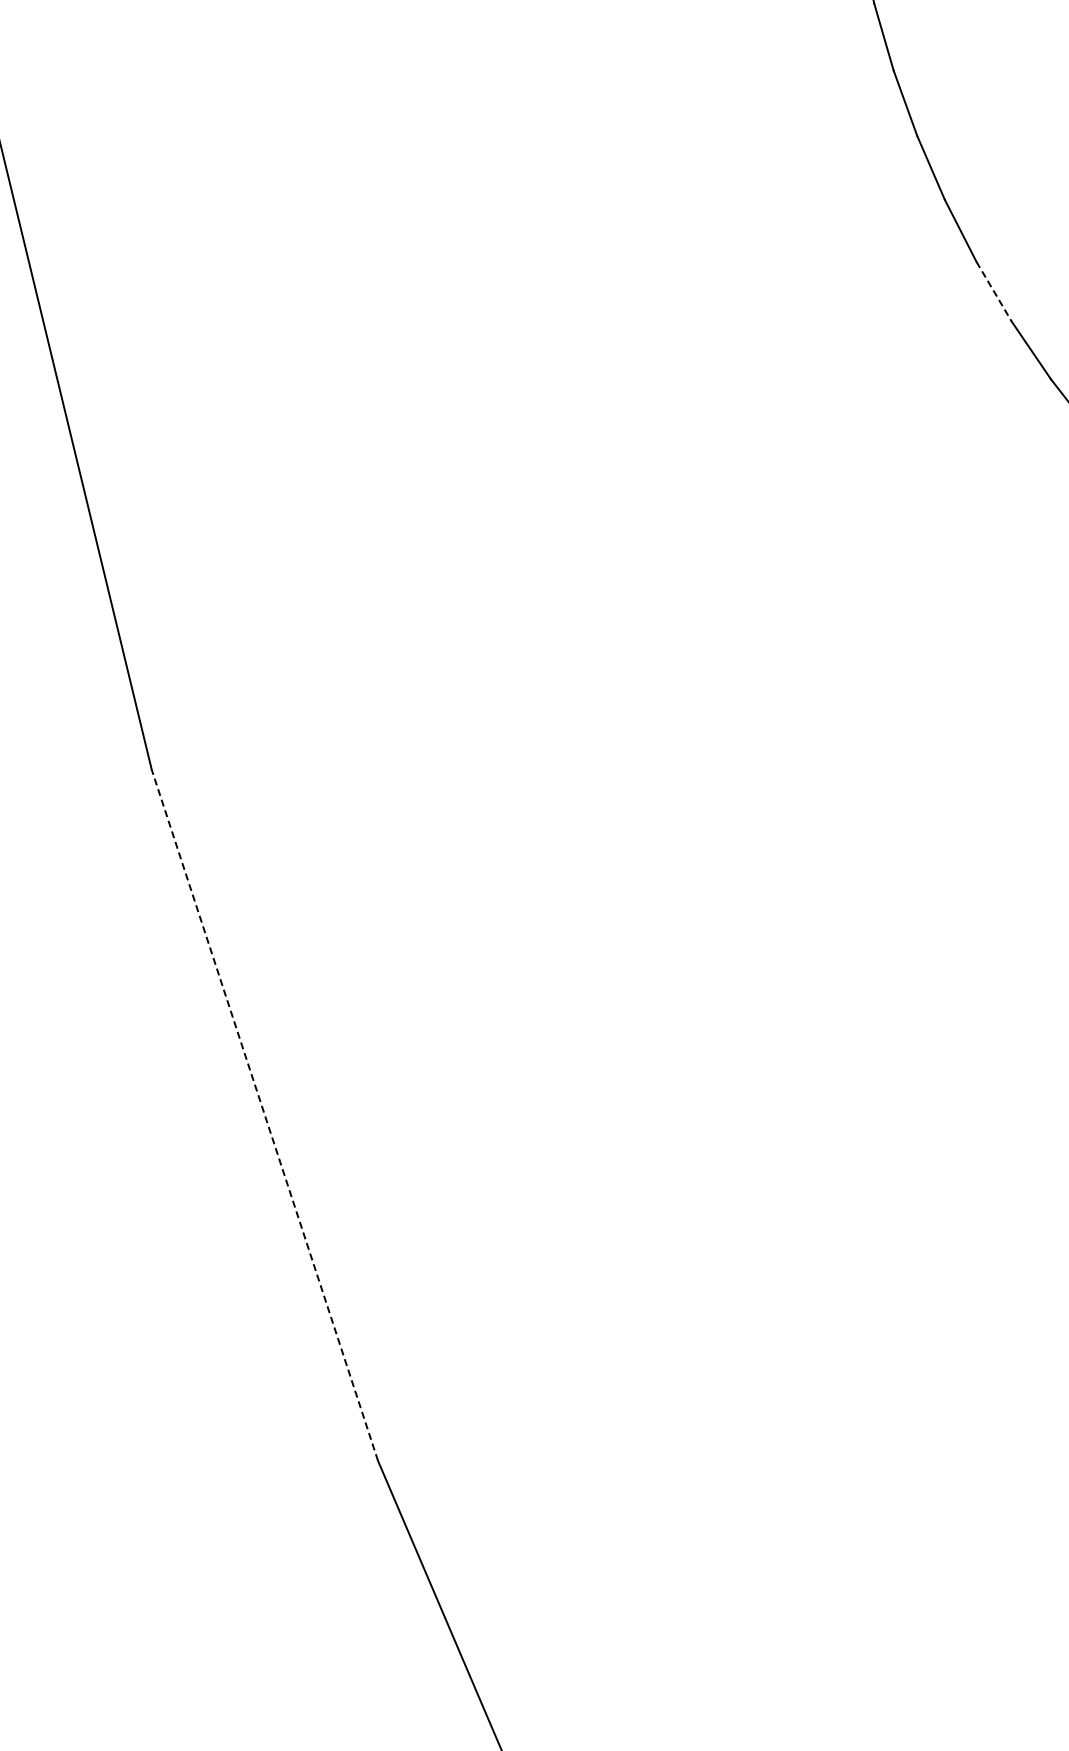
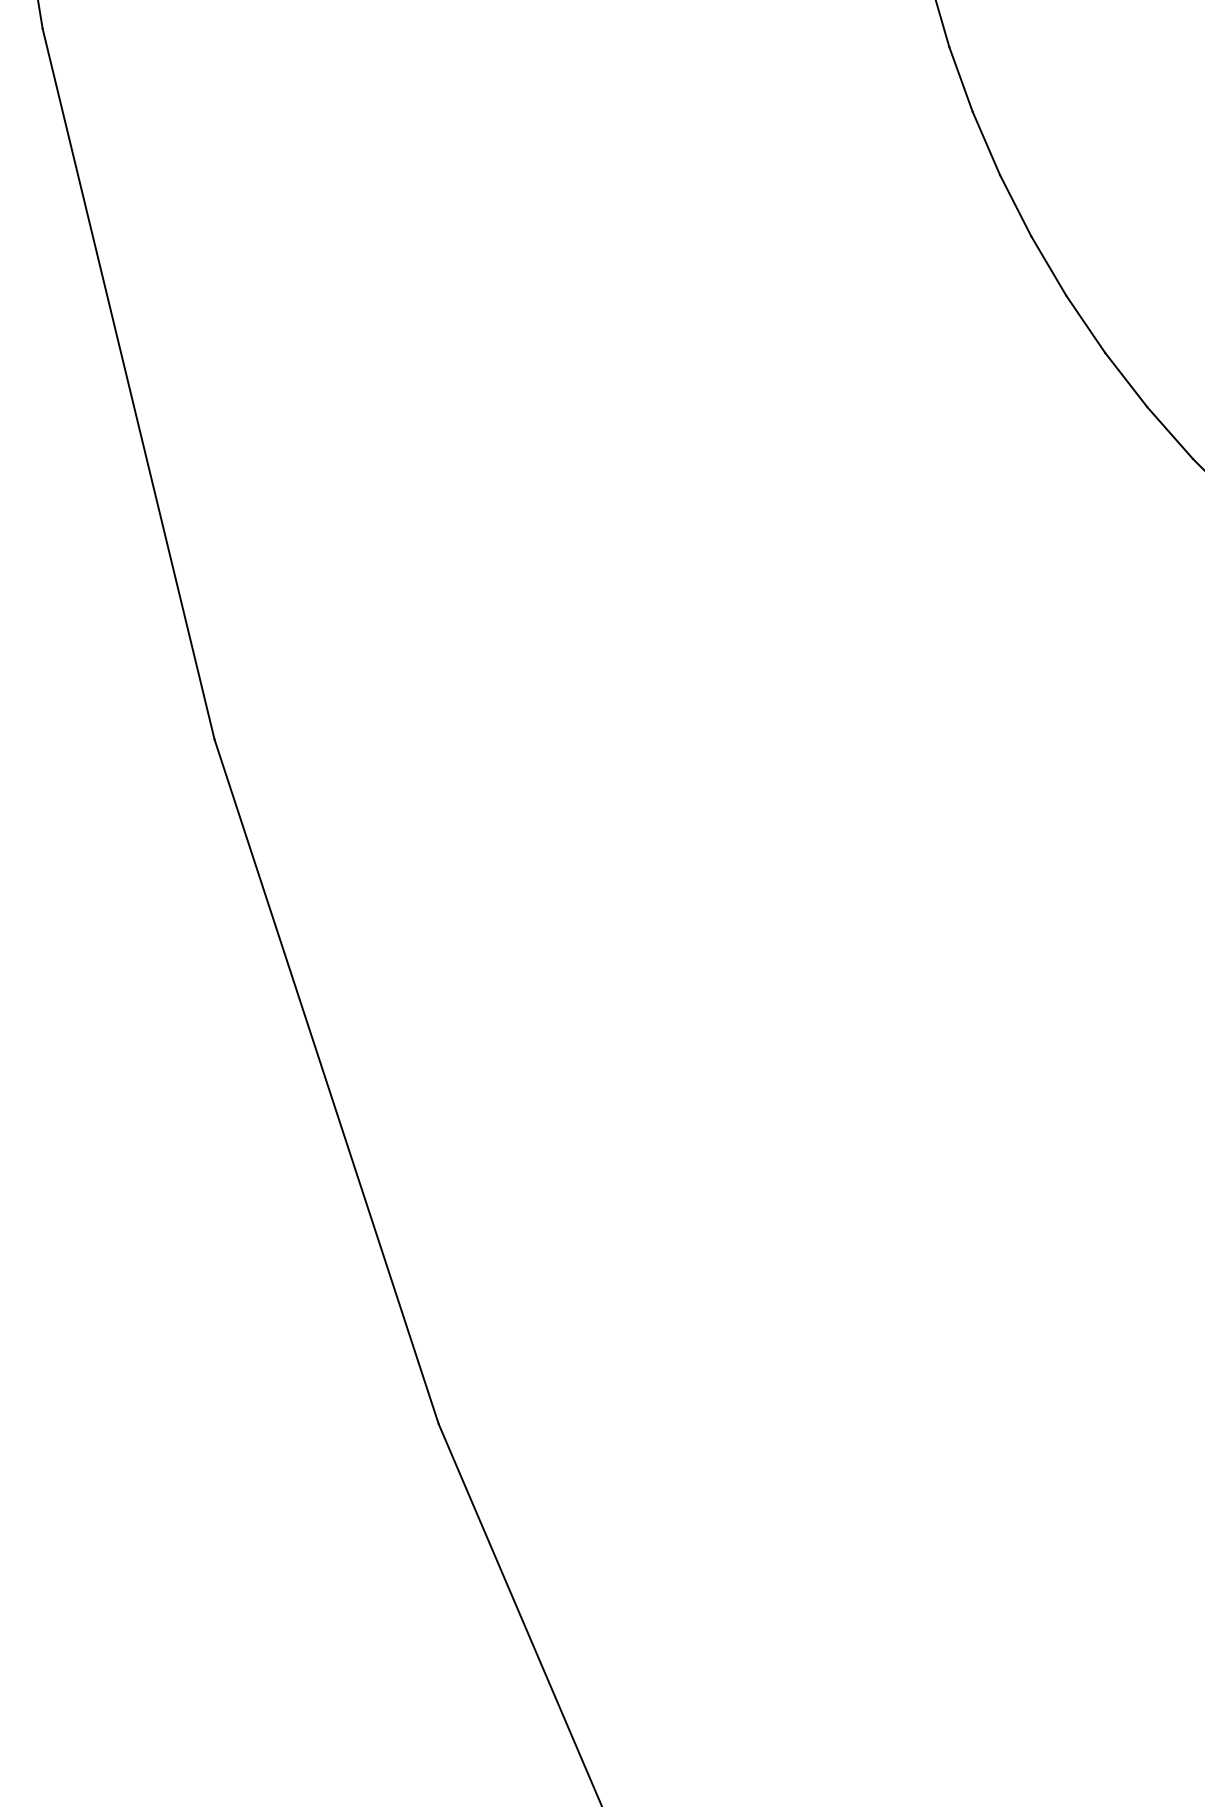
line: (994, 292) -> (1049, 266), dashed -> solid
line: (264, 1114) -> (326, 1081), dashed -> solid

